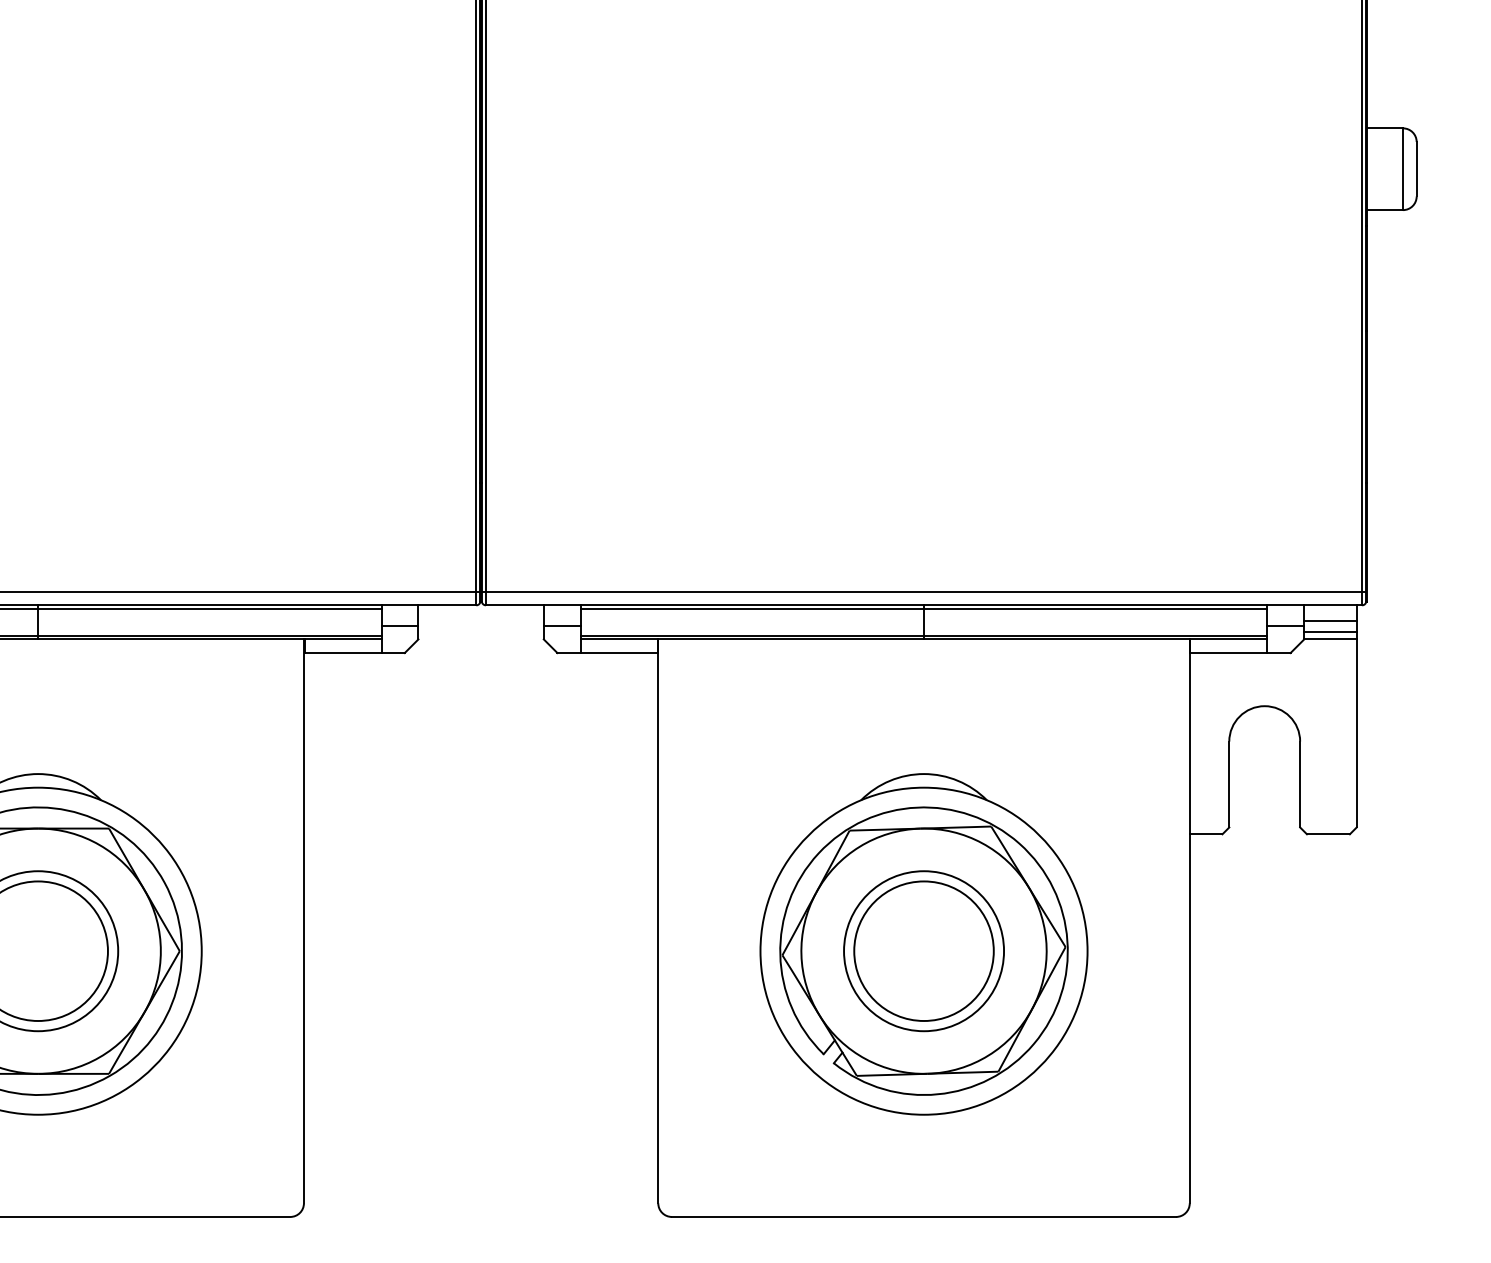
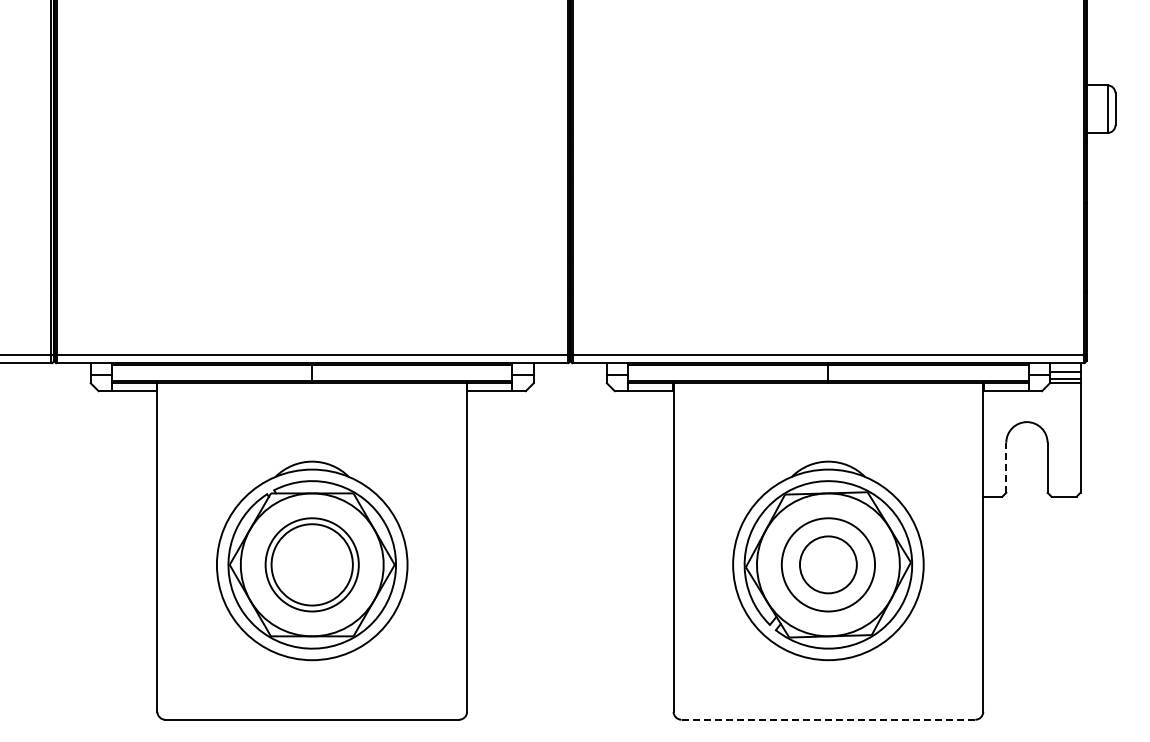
line: (1229, 784) -> (1006, 467), solid -> dashed
circle: (924, 950) -> (828, 564), size x0.7
line: (924, 1216) -> (828, 719), solid -> dashed

